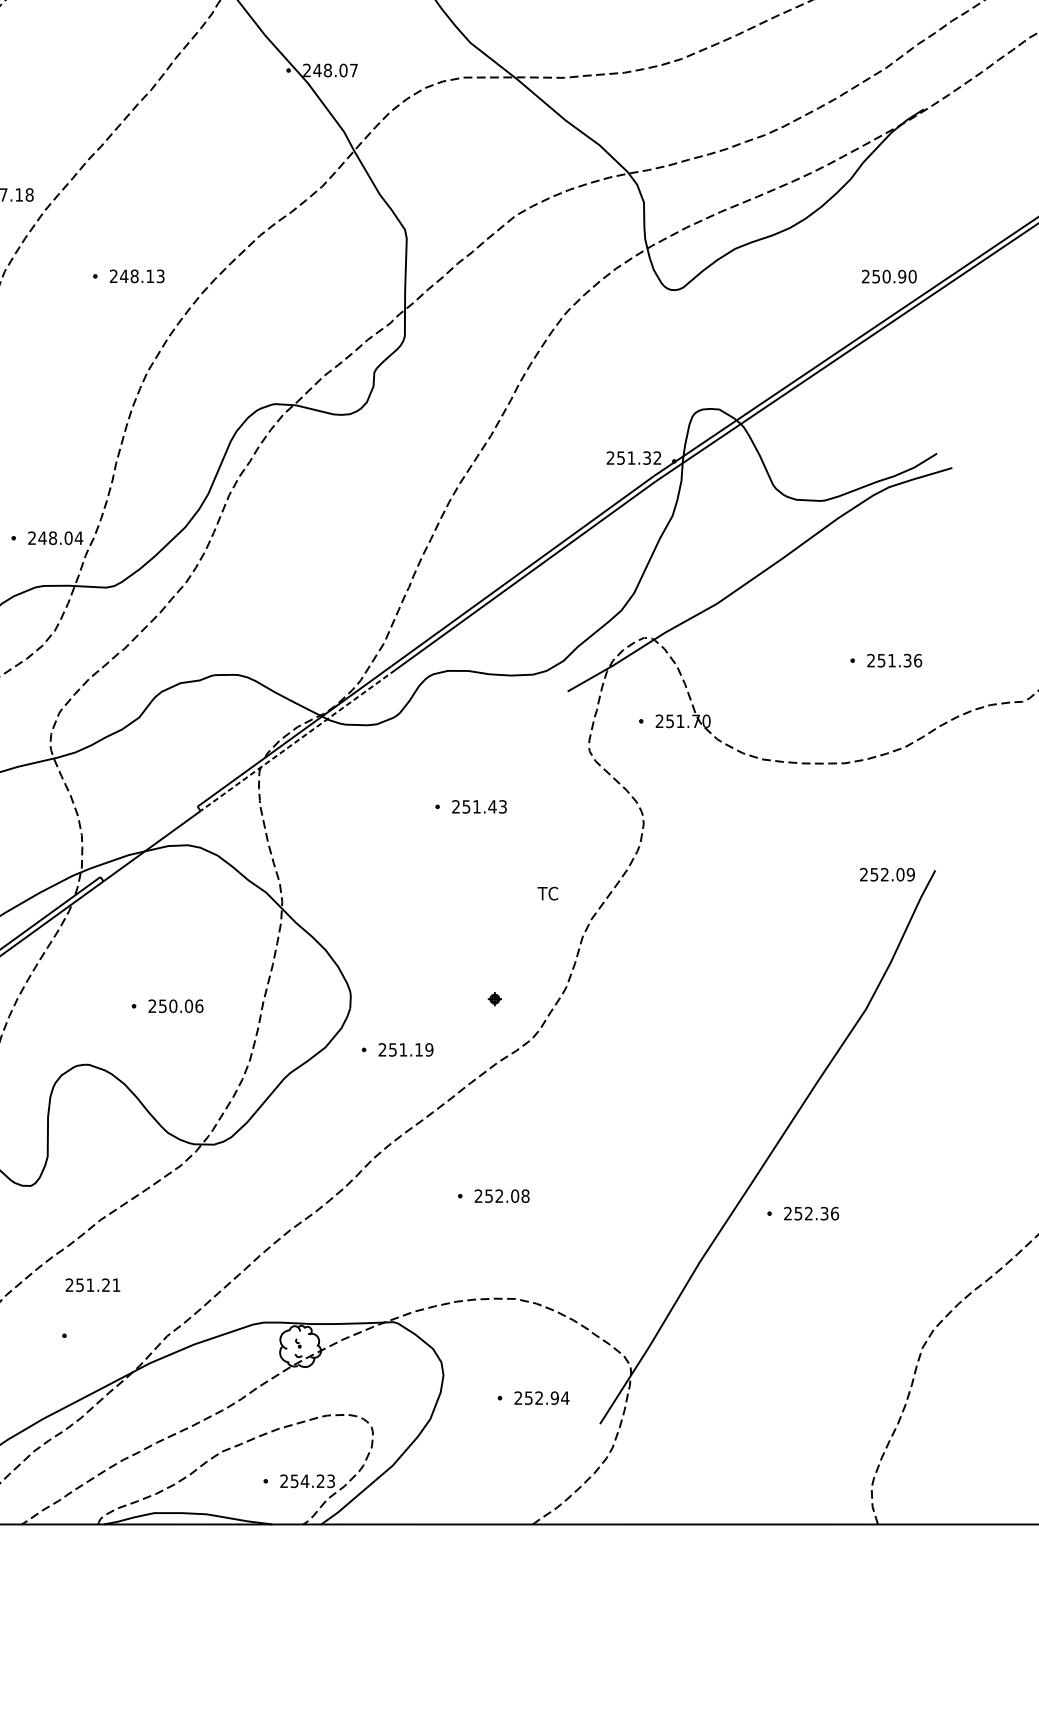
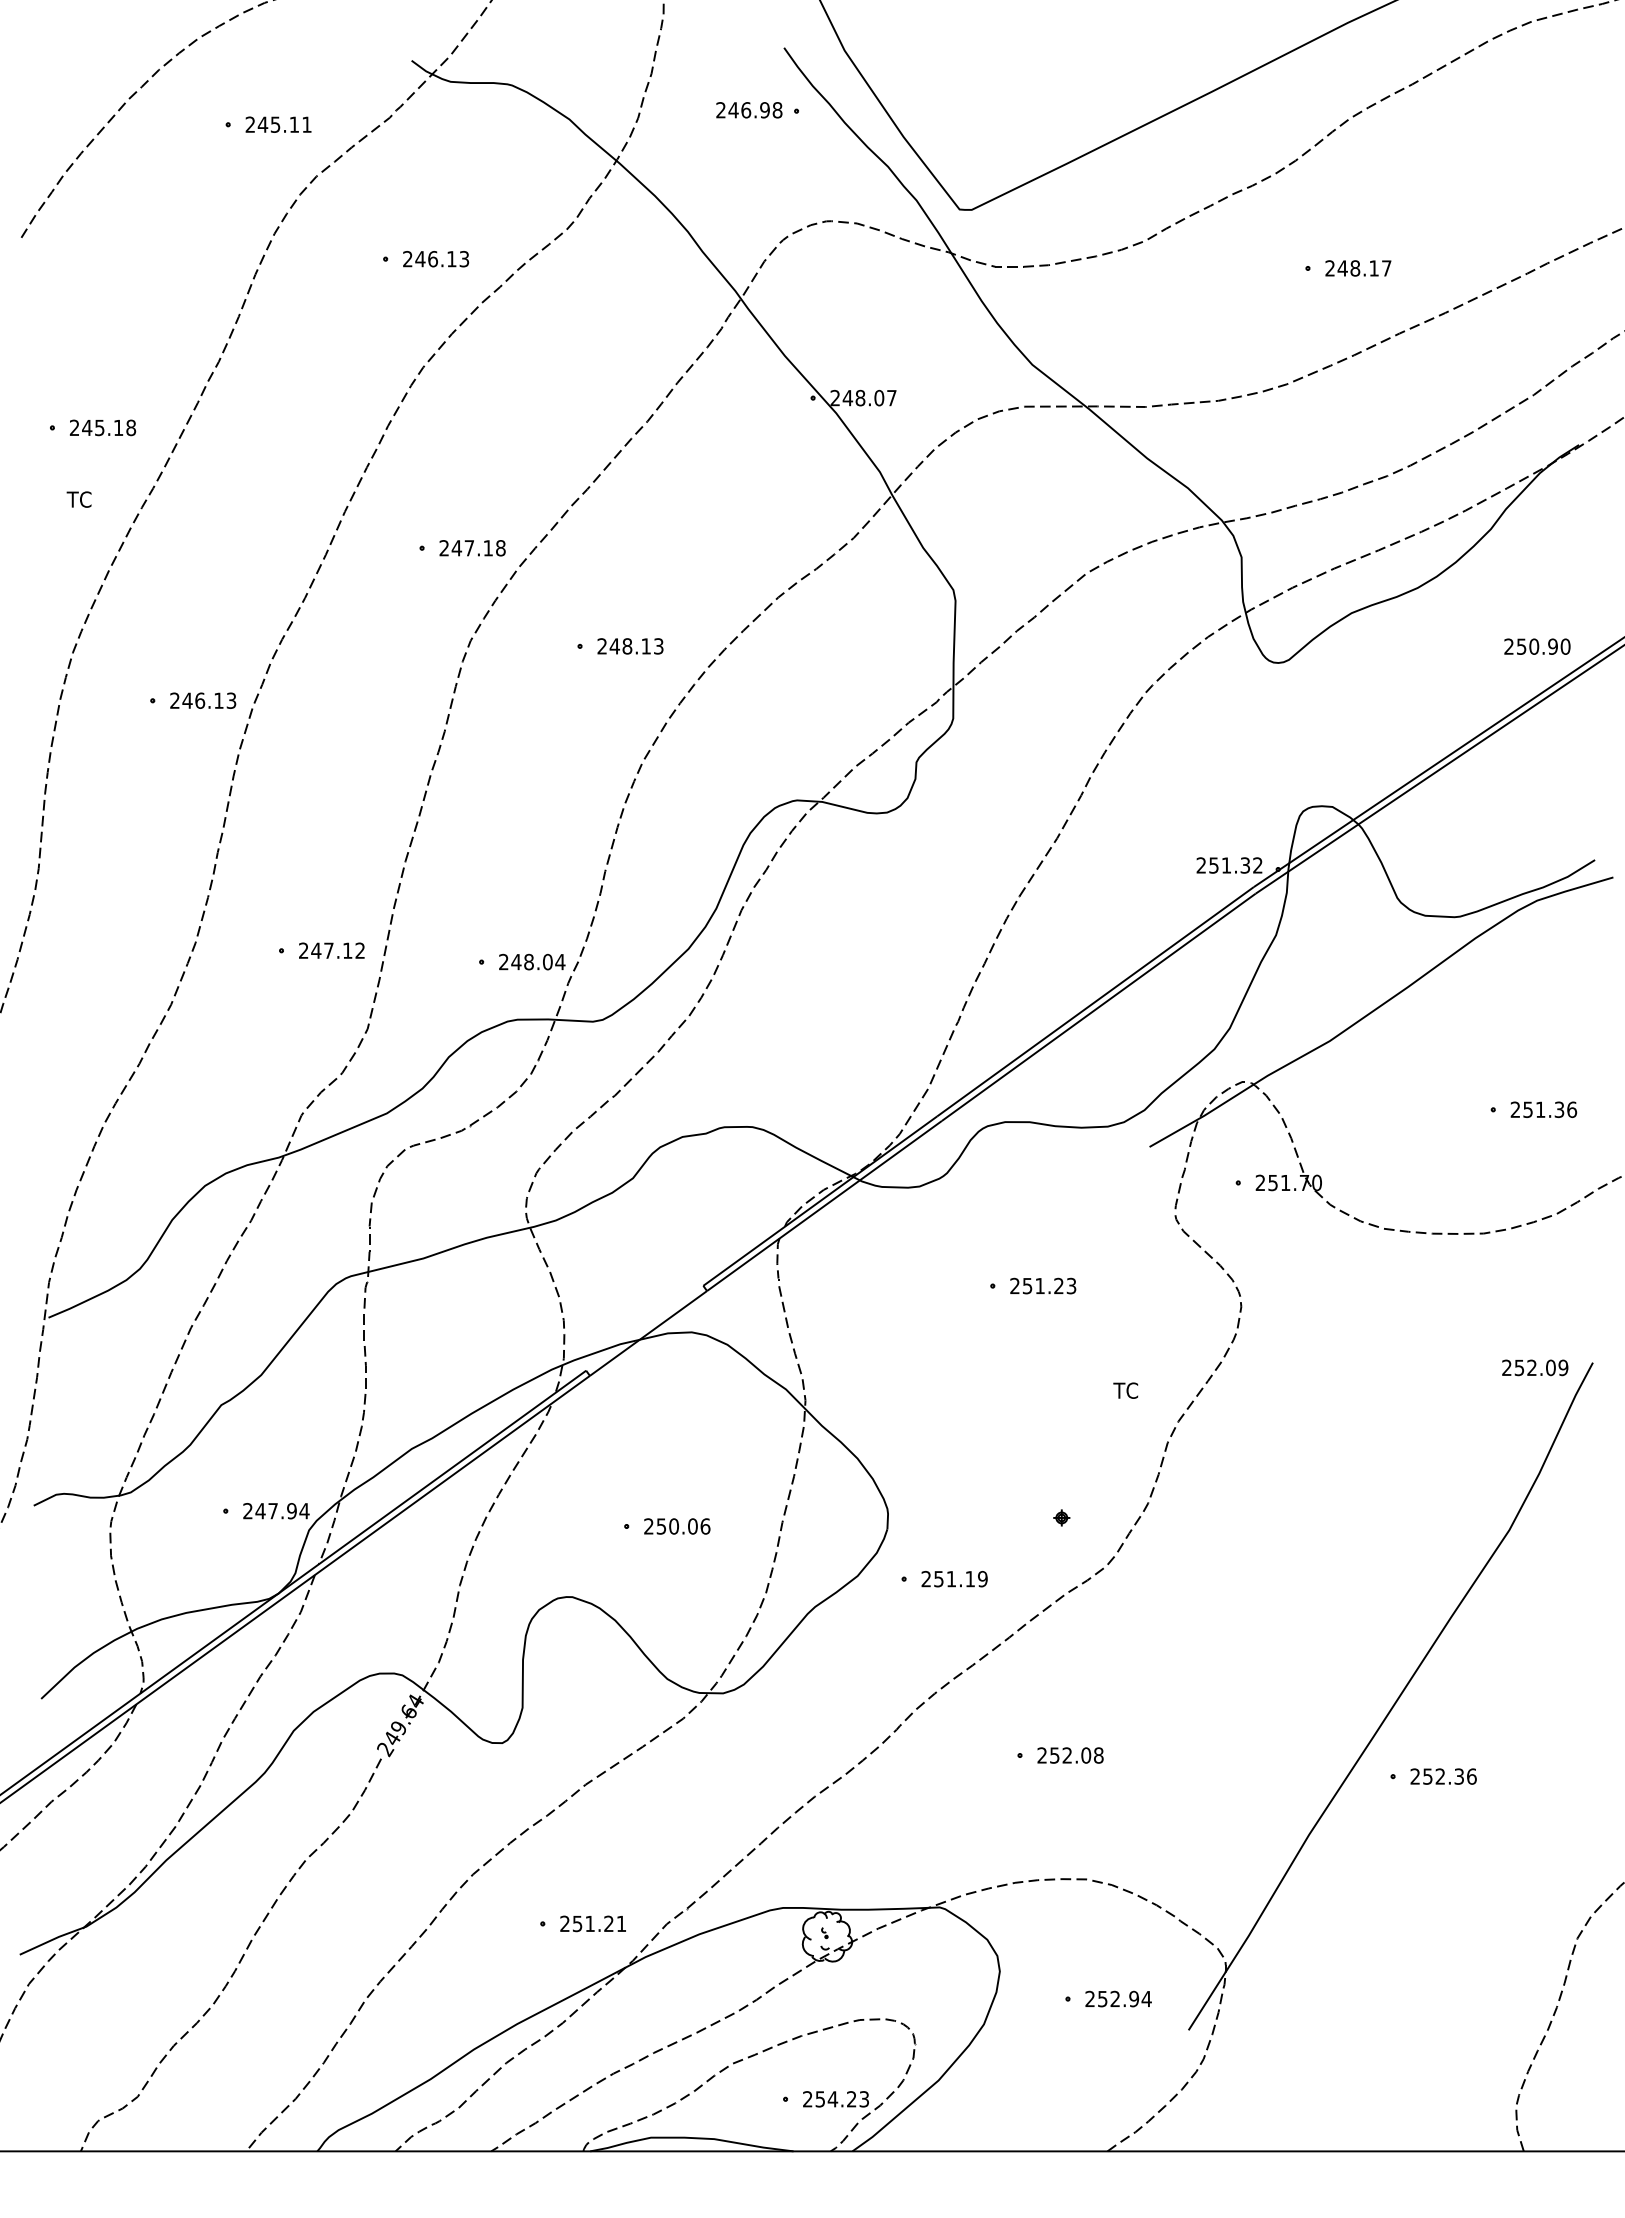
line: (298, 740) -> (824, 1206), dashed -> solid
text: (492, 806) -> (1058, 1285), 251.43 -> 251.23
text: (92, 1284) -> (592, 1923), moved

